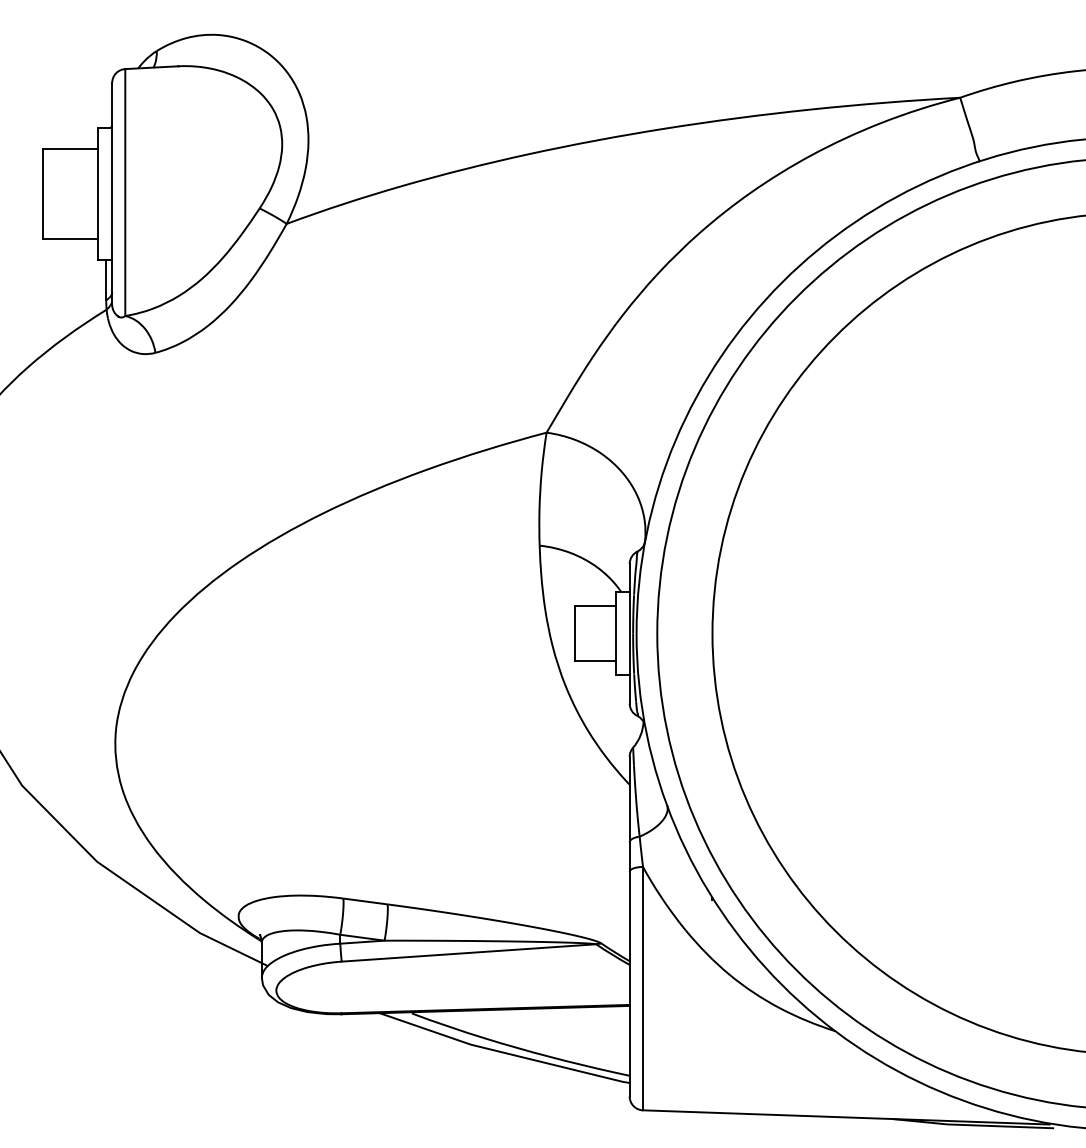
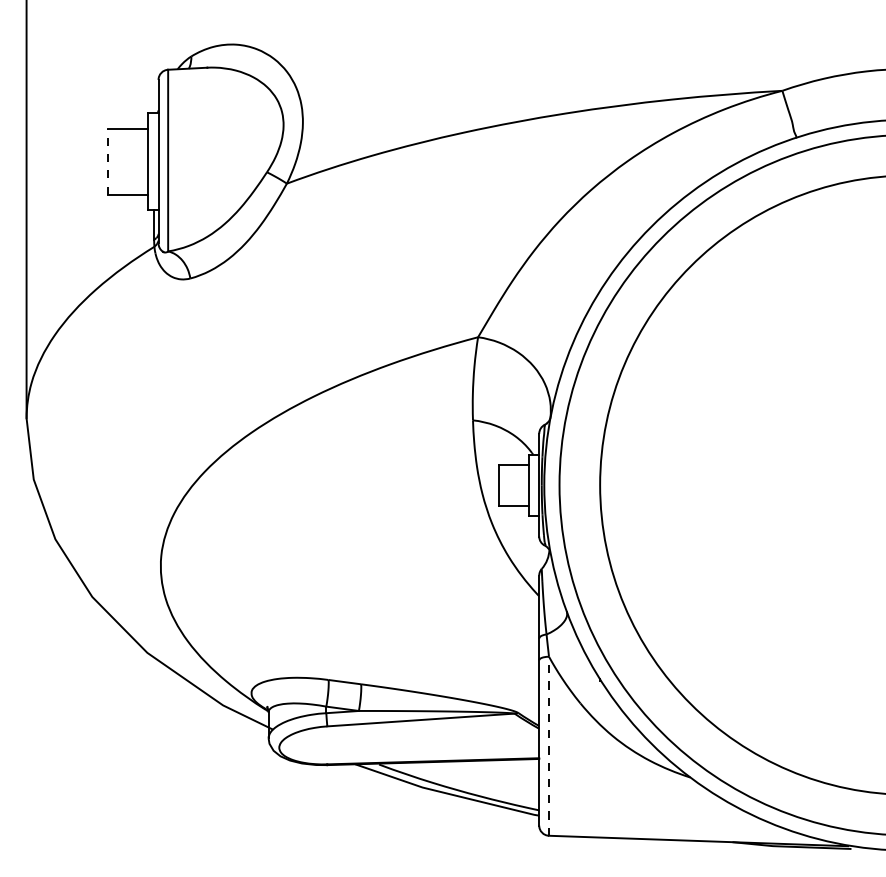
line: (42, 193) -> (107, 161), solid -> dashed
line: (643, 988) -> (549, 746), solid -> dashed

